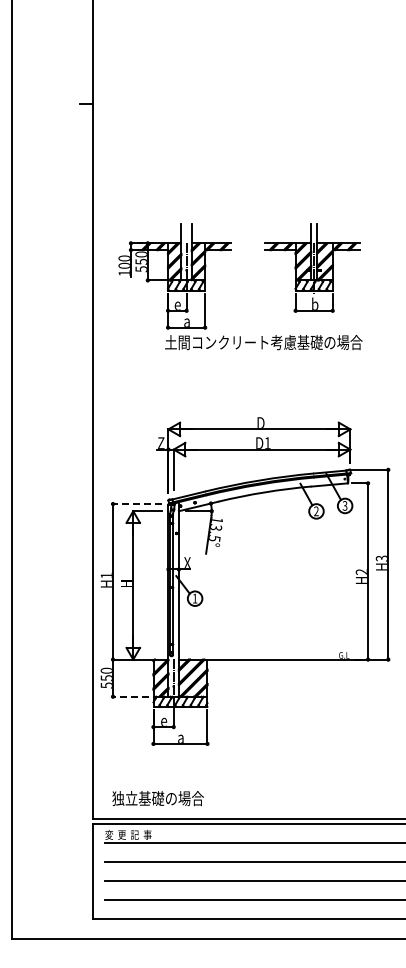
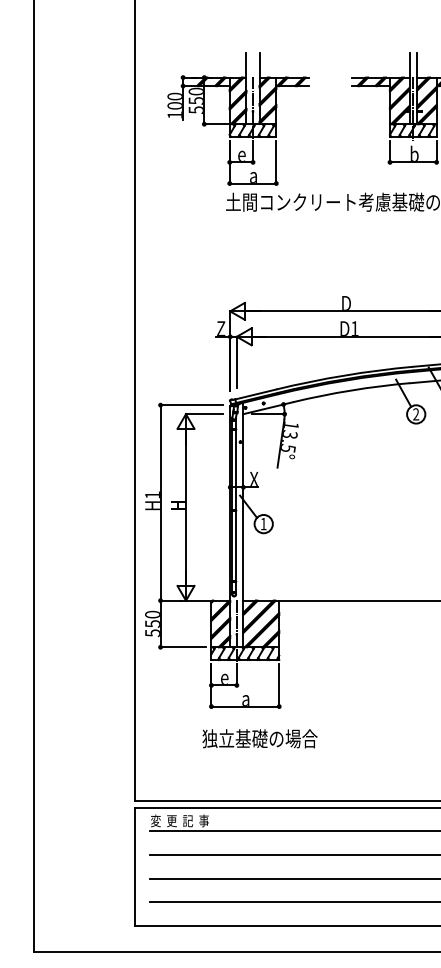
line: (137, 504) -> (191, 405), dashed -> solid
line: (130, 696) -> (182, 646), dashed -> solid
text: (157, 798) -> (259, 738), moved

